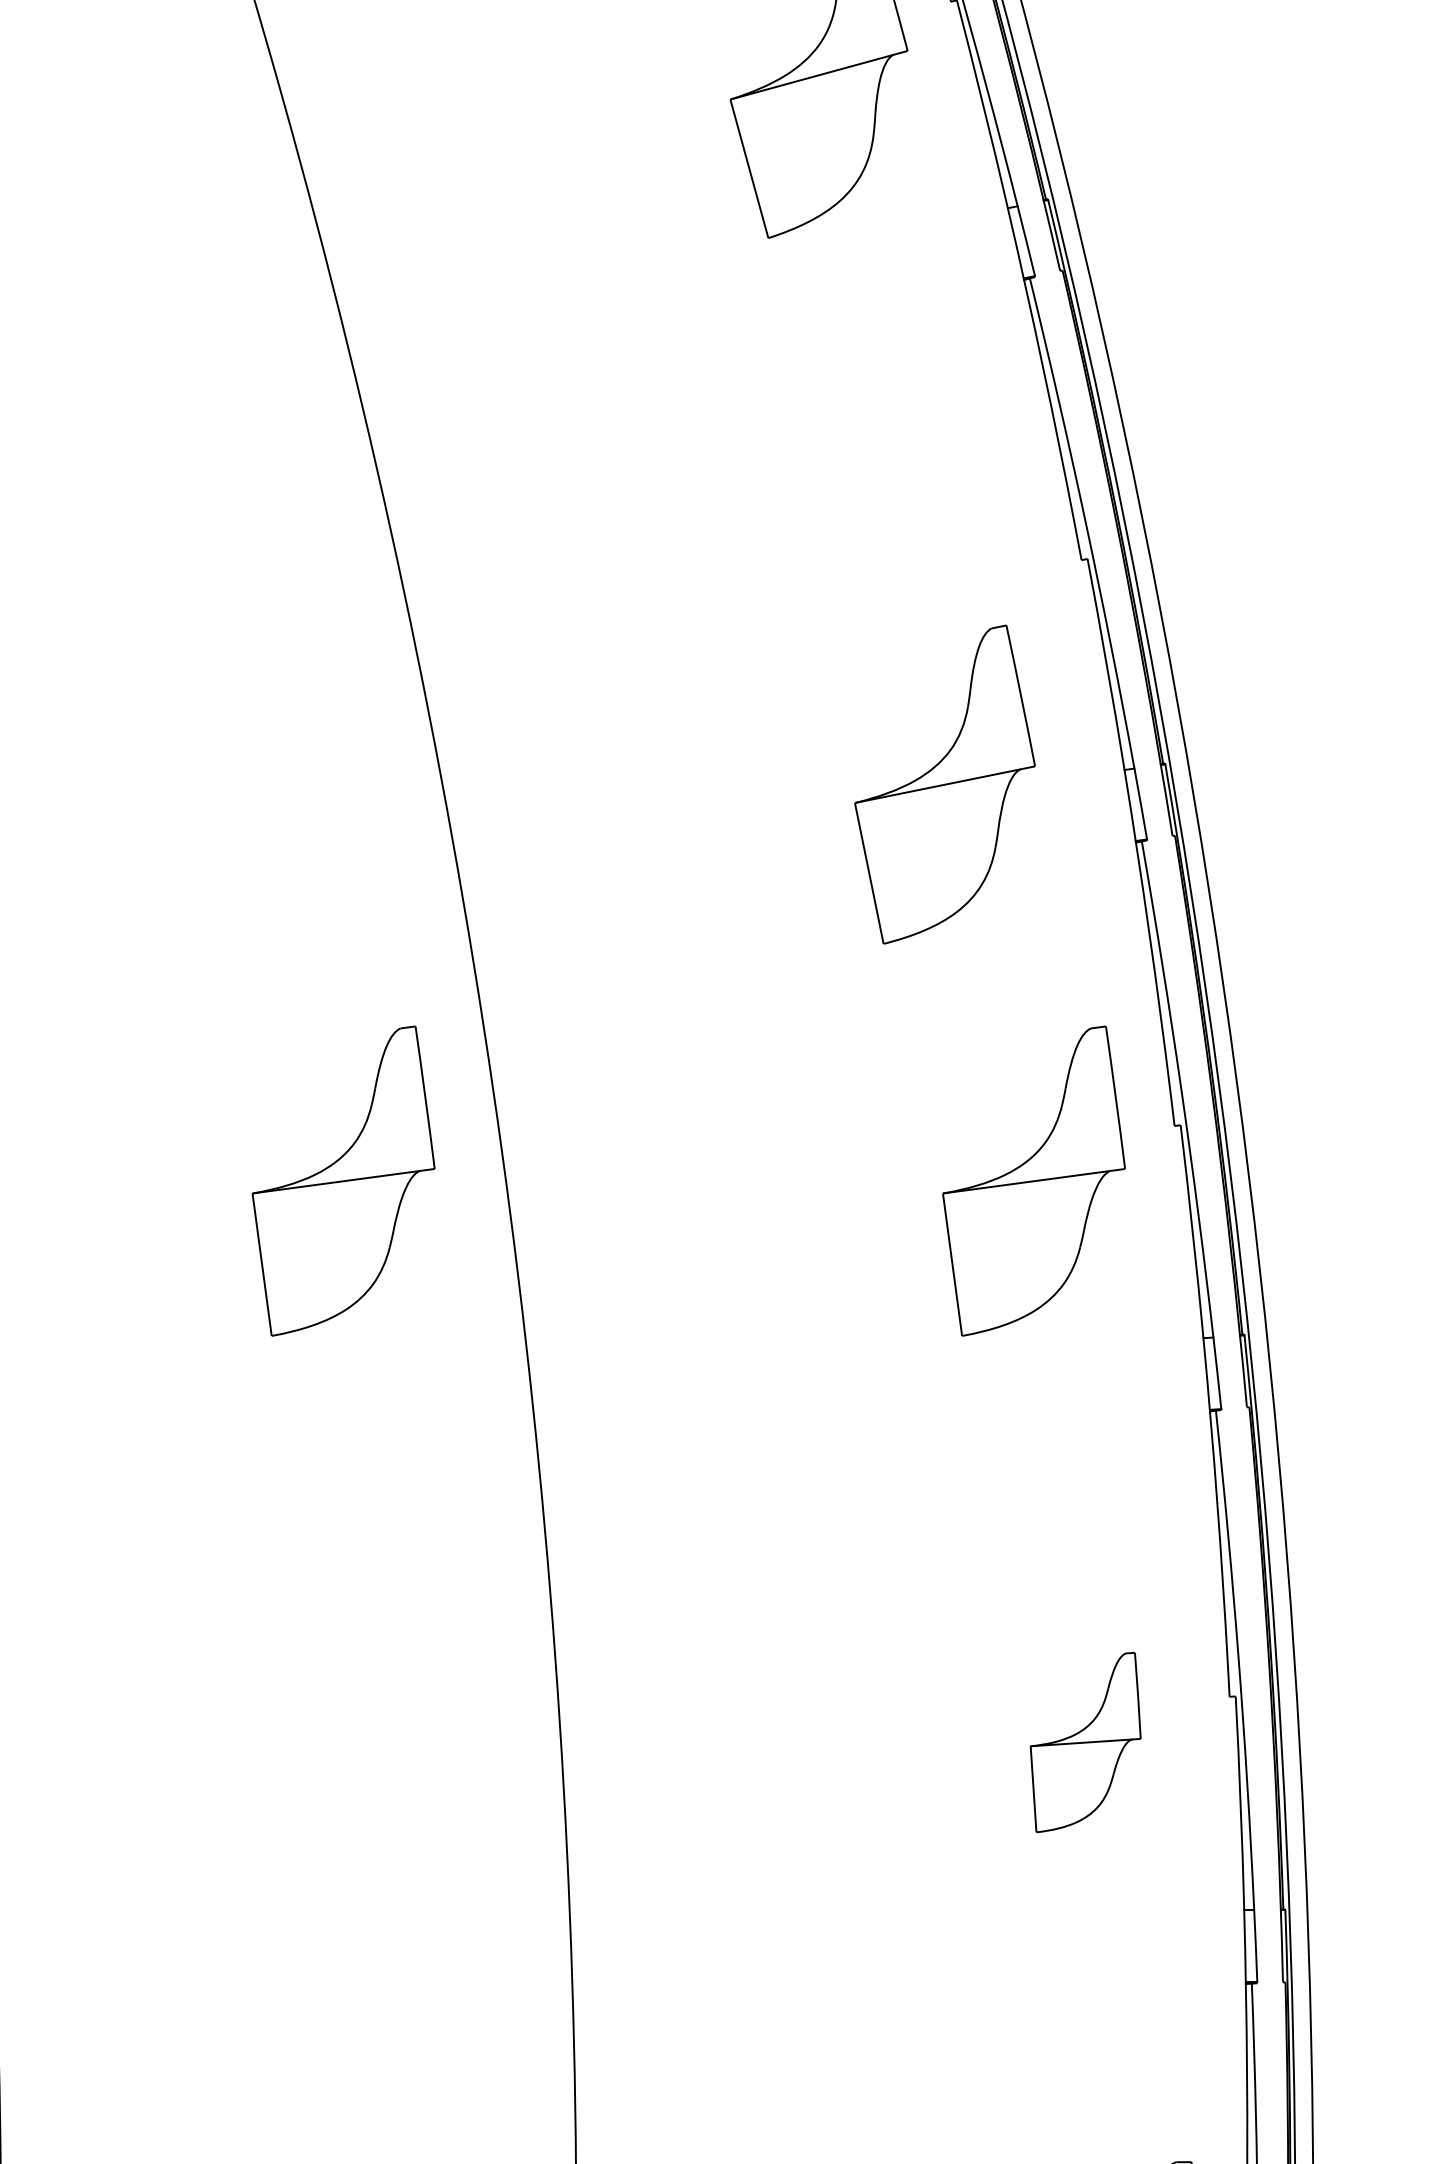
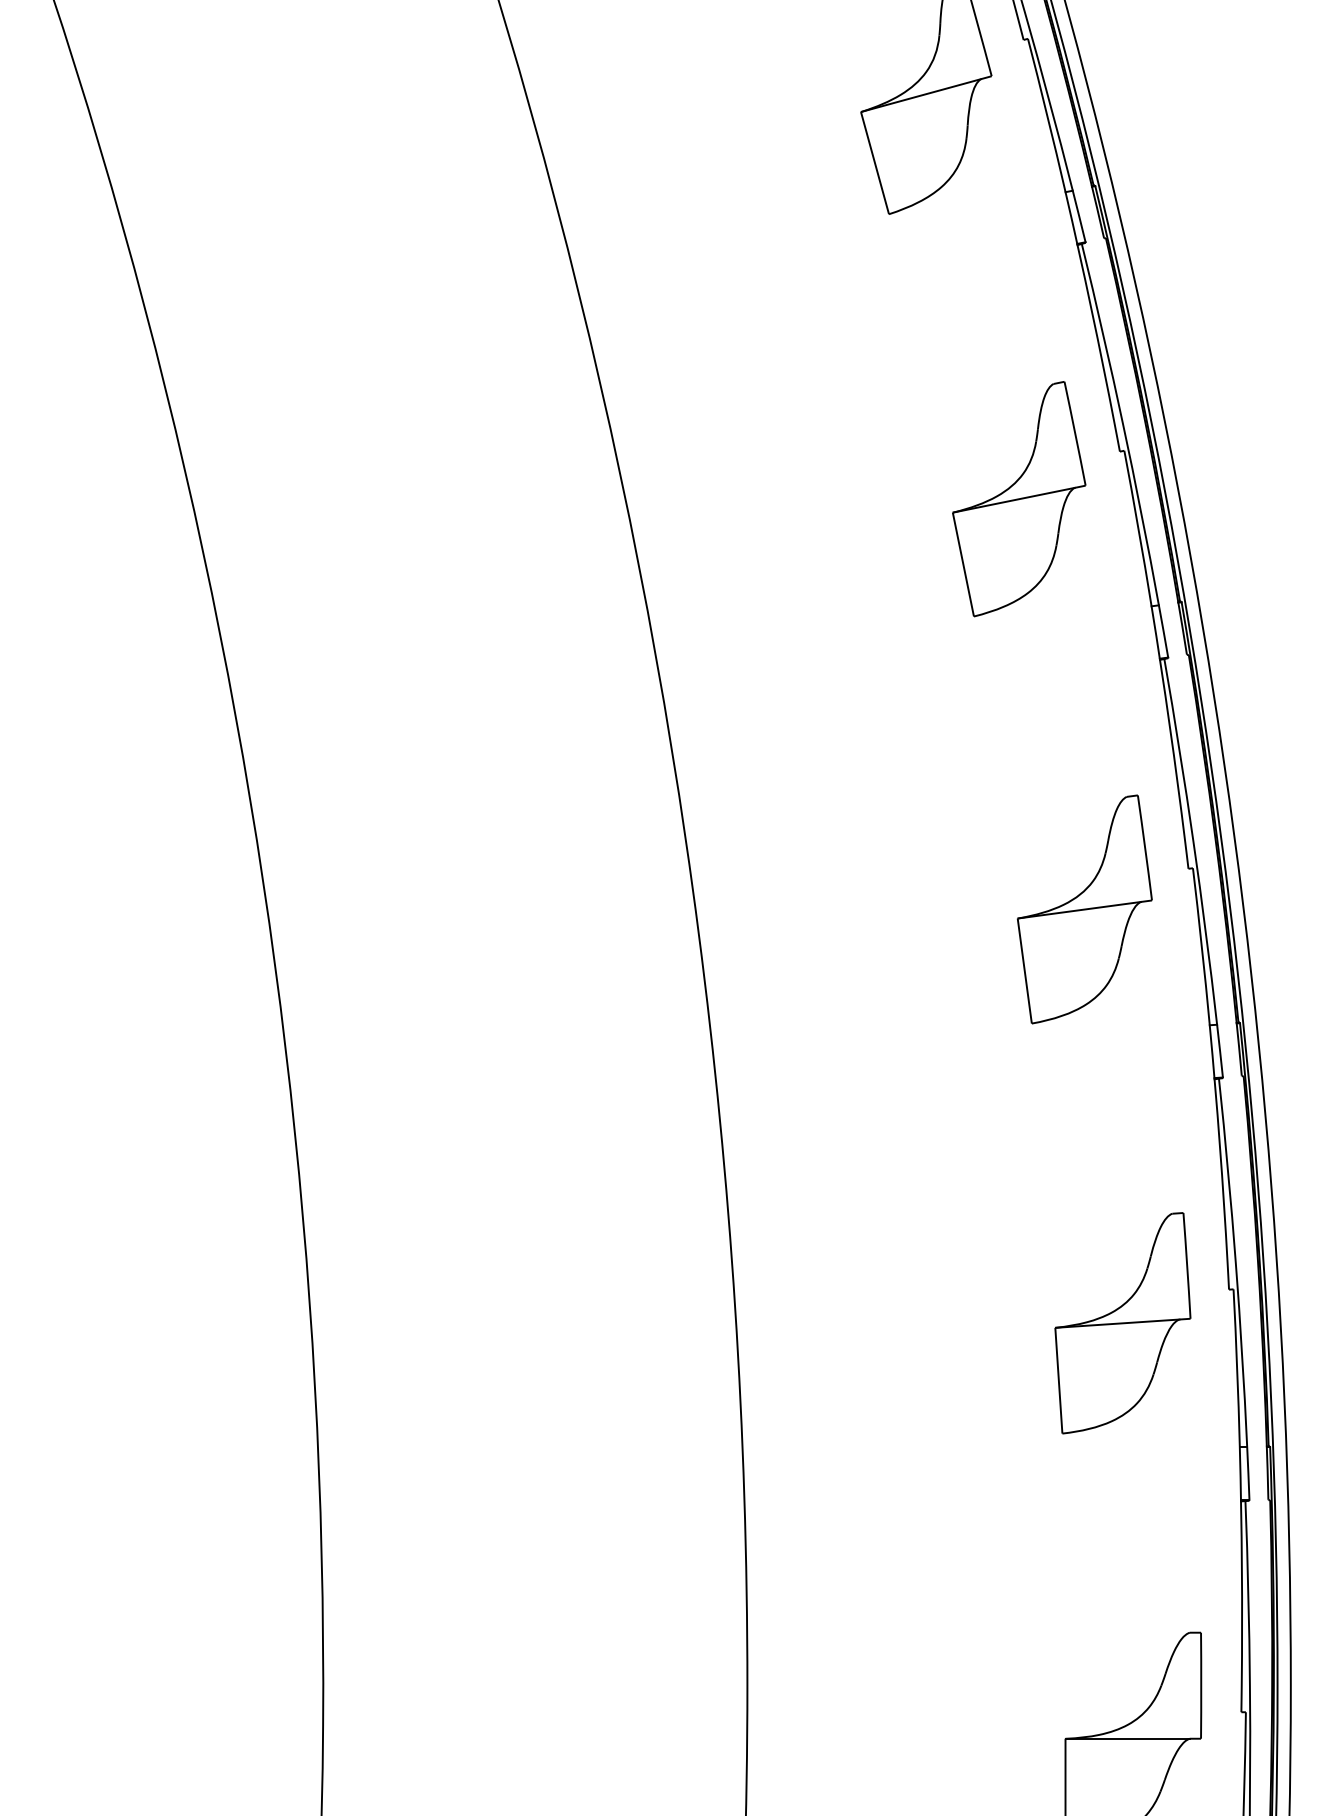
part: (945, 785) -> (1019, 499), moved
part: (343, 1181) -> (575, 909), removed
part: (1085, 1742) -> (1122, 1323), size x1.67

